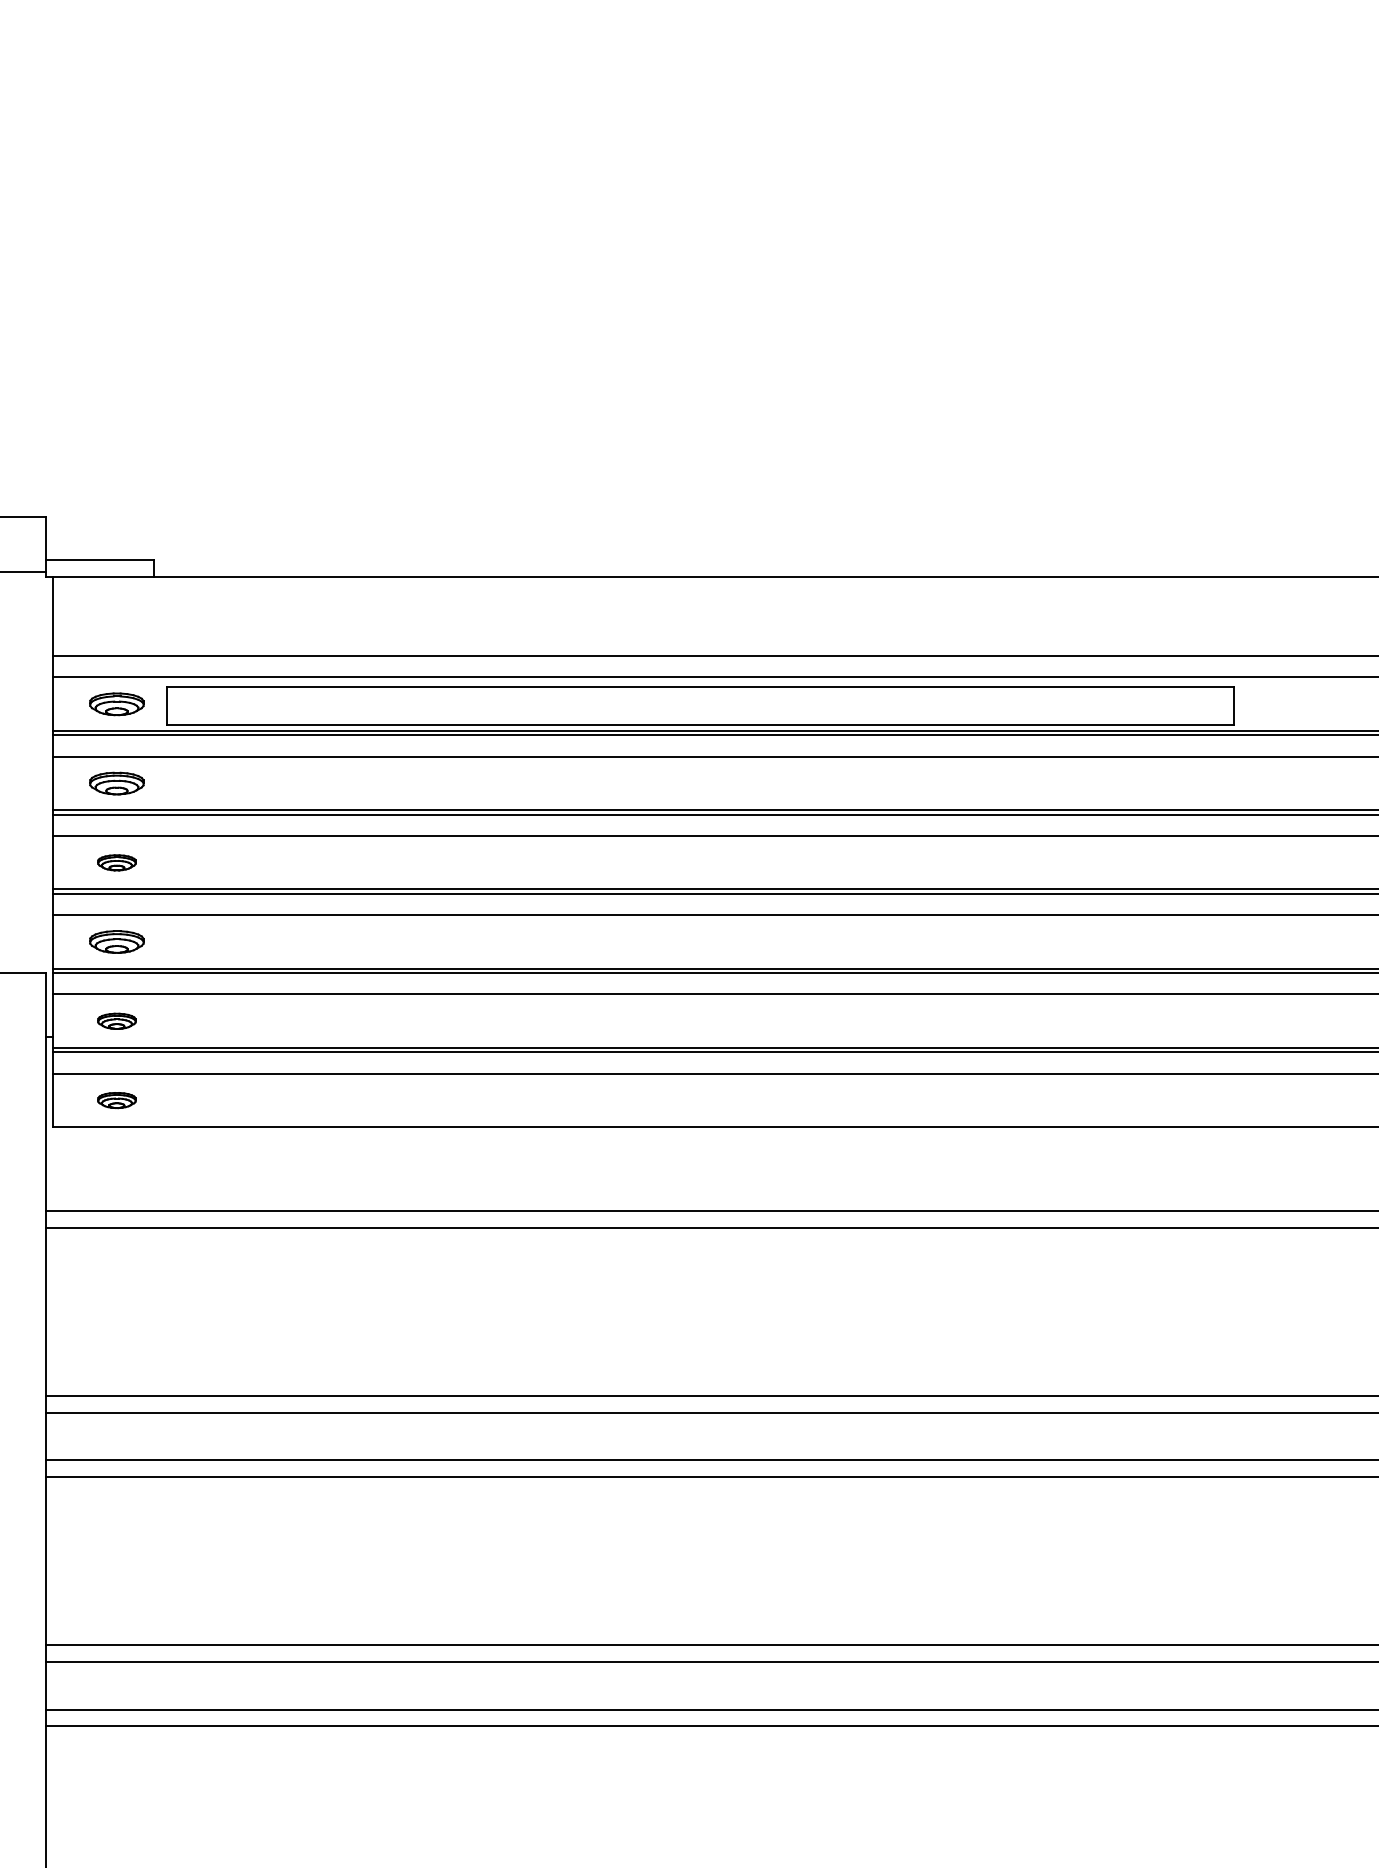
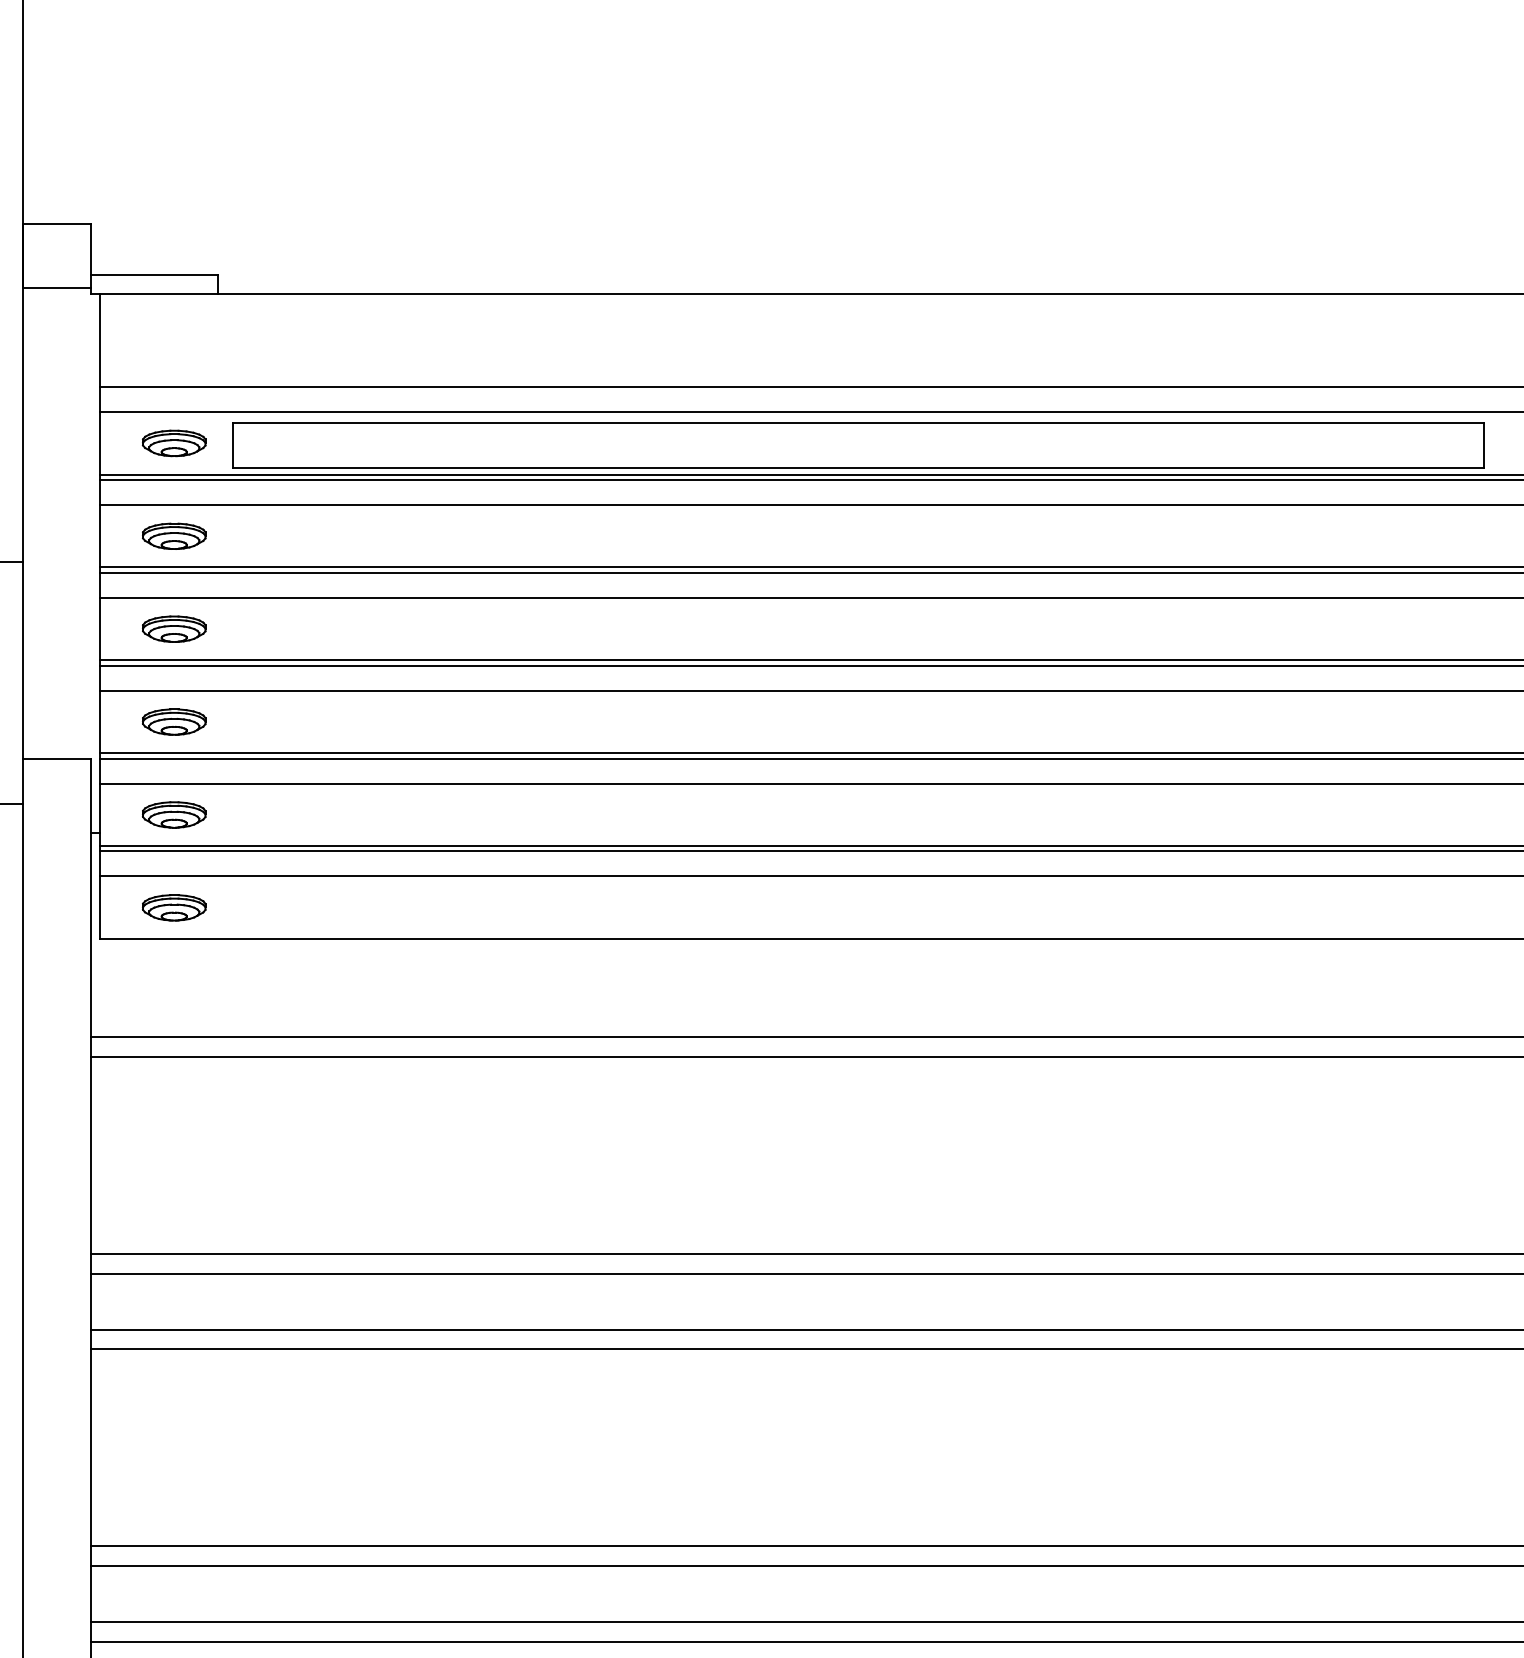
part: (116, 862) -> (173, 628), size x1.43
part: (116, 1021) -> (173, 815), size x1.43
part: (116, 1100) -> (173, 907), size x1.43

